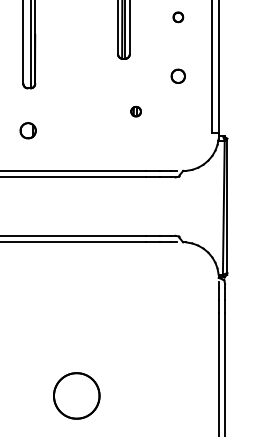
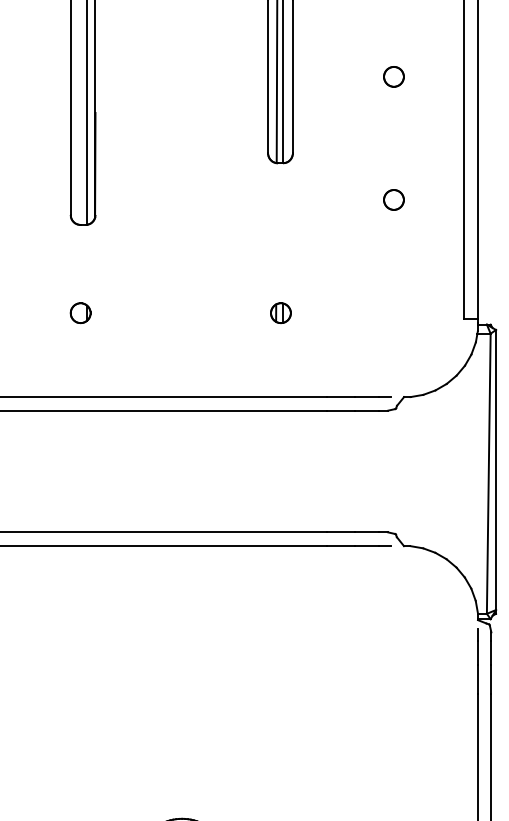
part: (178, 76) -> (394, 200), size x0.71
part: (135, 111) -> (279, 312), moved
part: (27, 130) -> (79, 312), size x0.62

